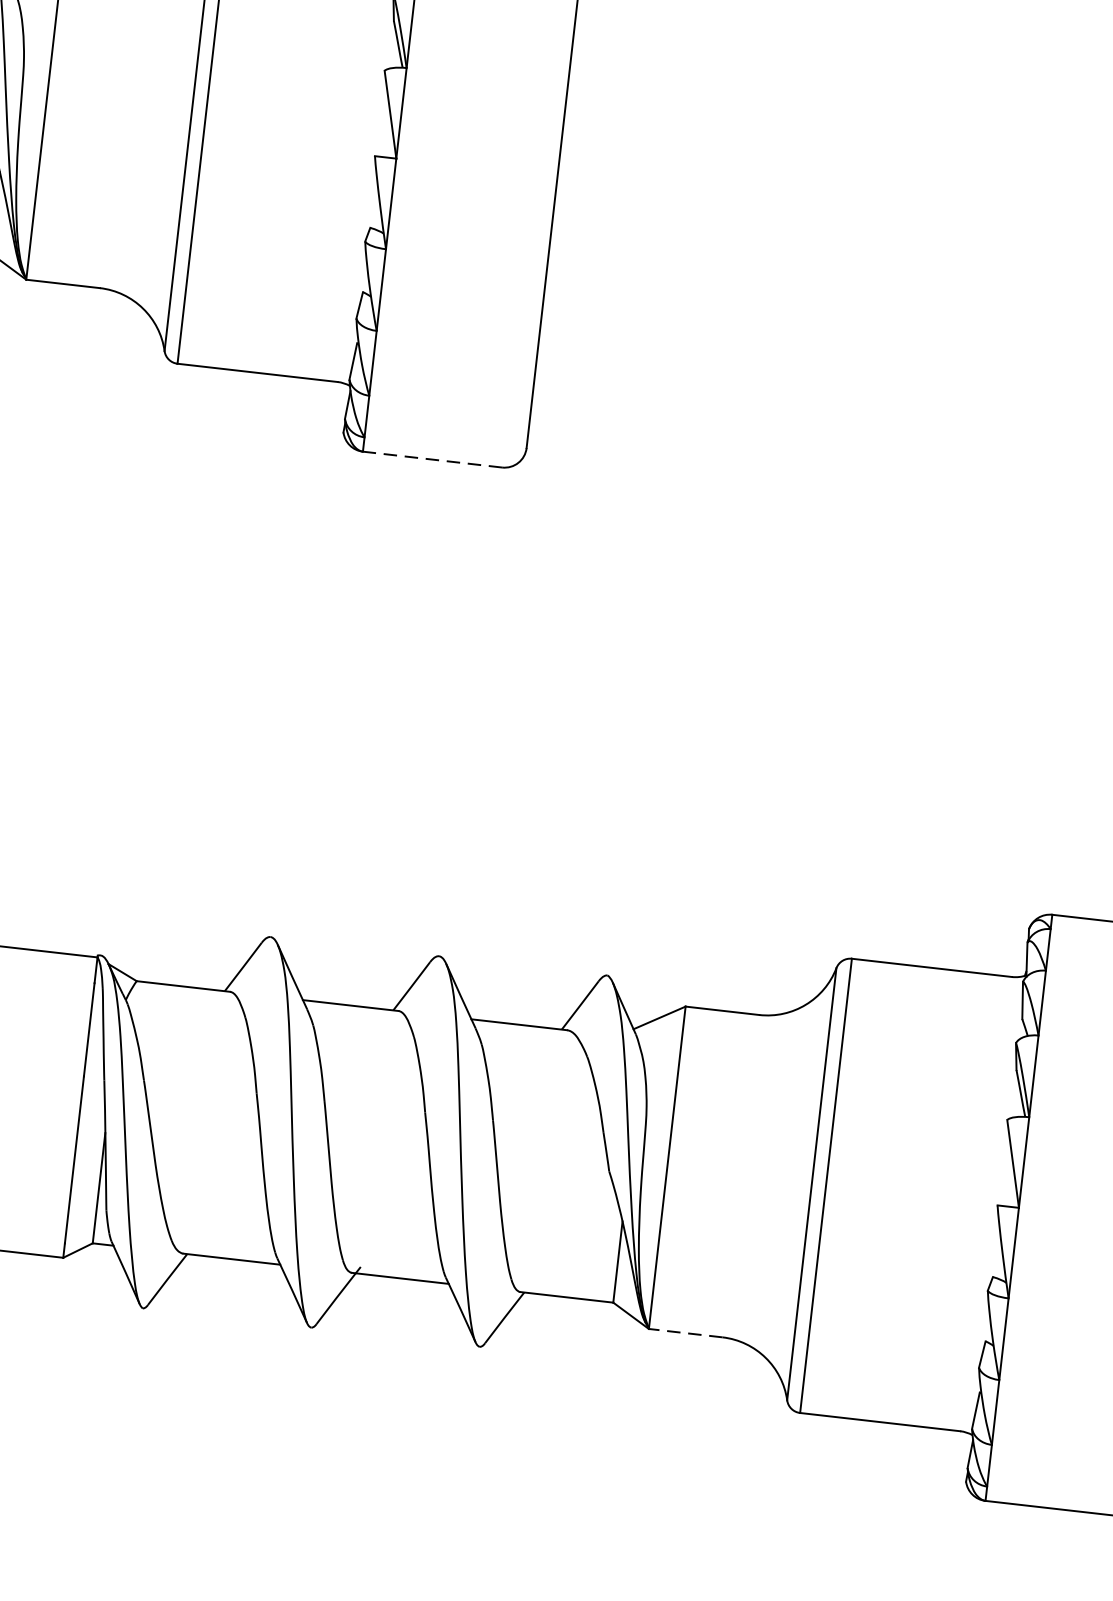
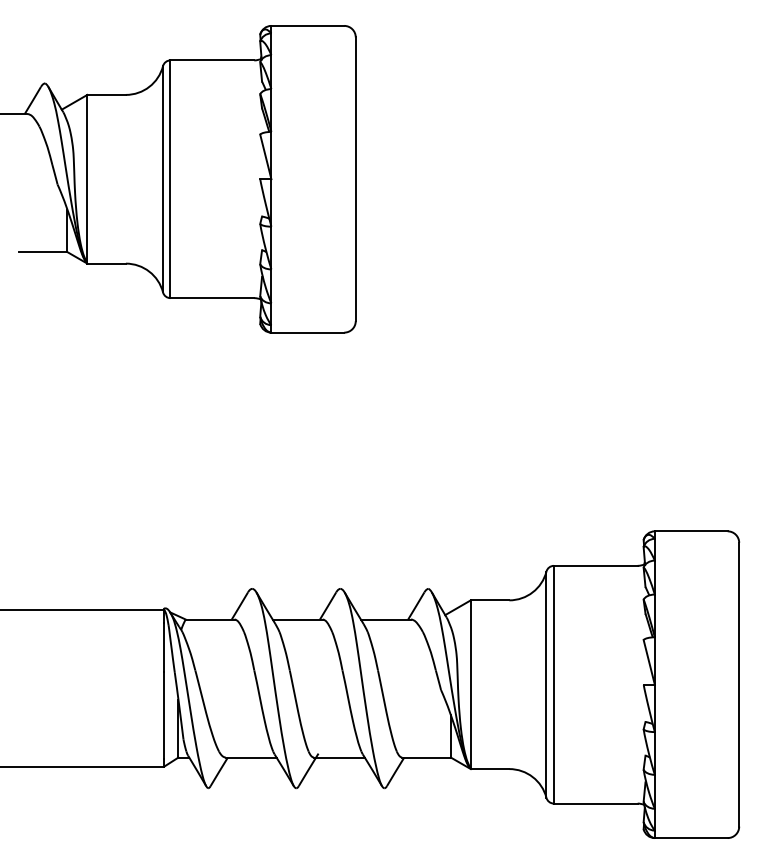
line: (431, 459) -> (307, 332), dashed -> solid
line: (684, 1333) -> (489, 769), dashed -> solid

